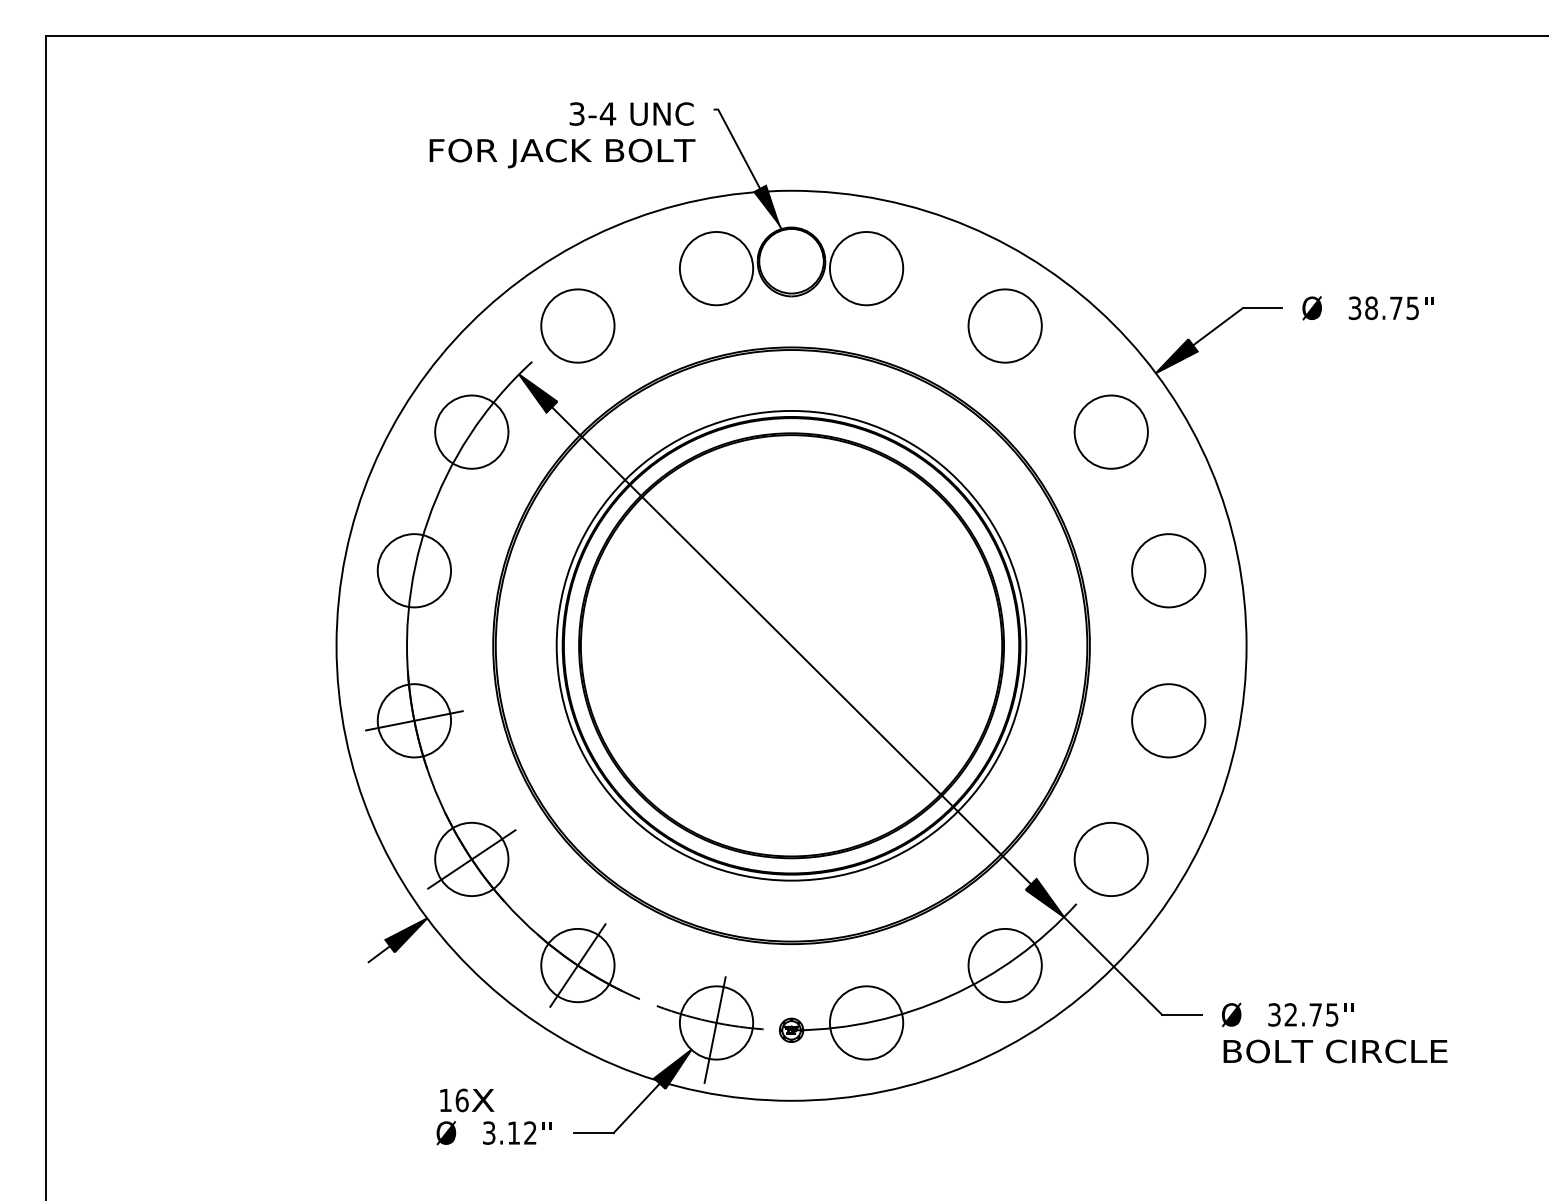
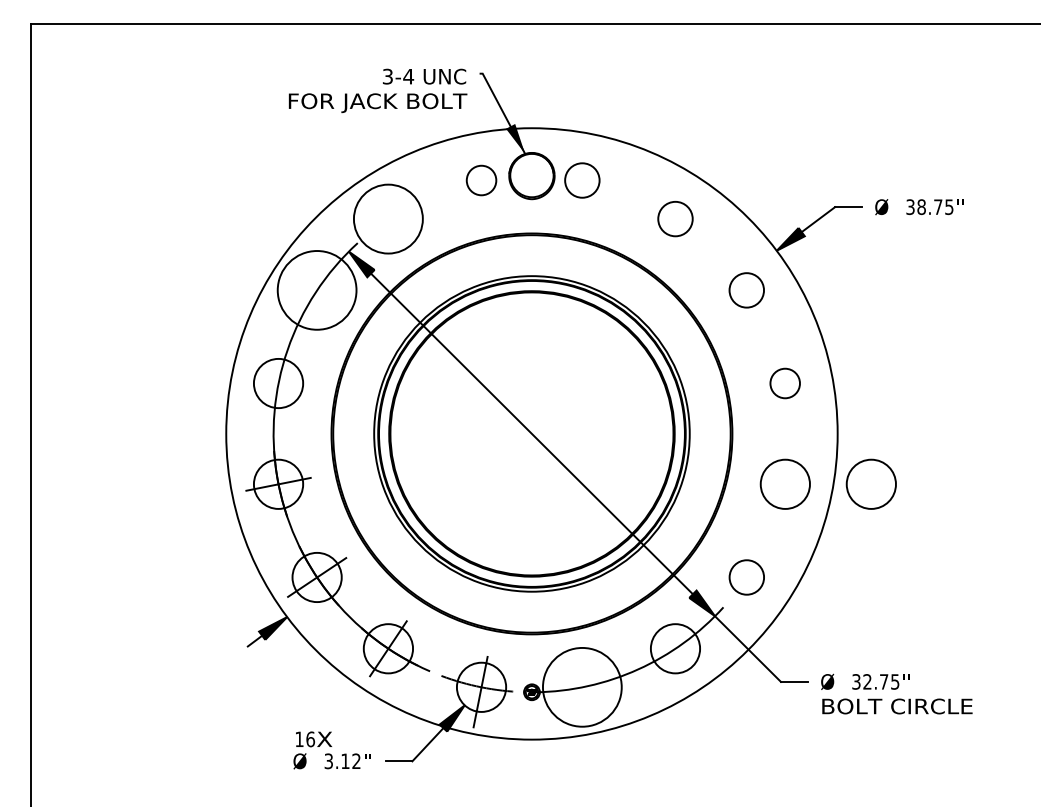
circle: (716, 268) -> (481, 180), size x0.6
circle: (865, 268) -> (581, 180), size x0.7
circle: (578, 325) -> (388, 218), size x1.4
circle: (1005, 325) -> (675, 218), size x0.7
circle: (470, 432) -> (316, 290), size x1.6
circle: (1110, 432) -> (746, 290), size x0.7
circle: (1167, 570) -> (784, 383), size x0.6
circle: (1295, 719) -> (870, 483), added
circle: (1110, 859) -> (746, 577), size x0.7
circle: (865, 1021) -> (581, 686), size x1.6

